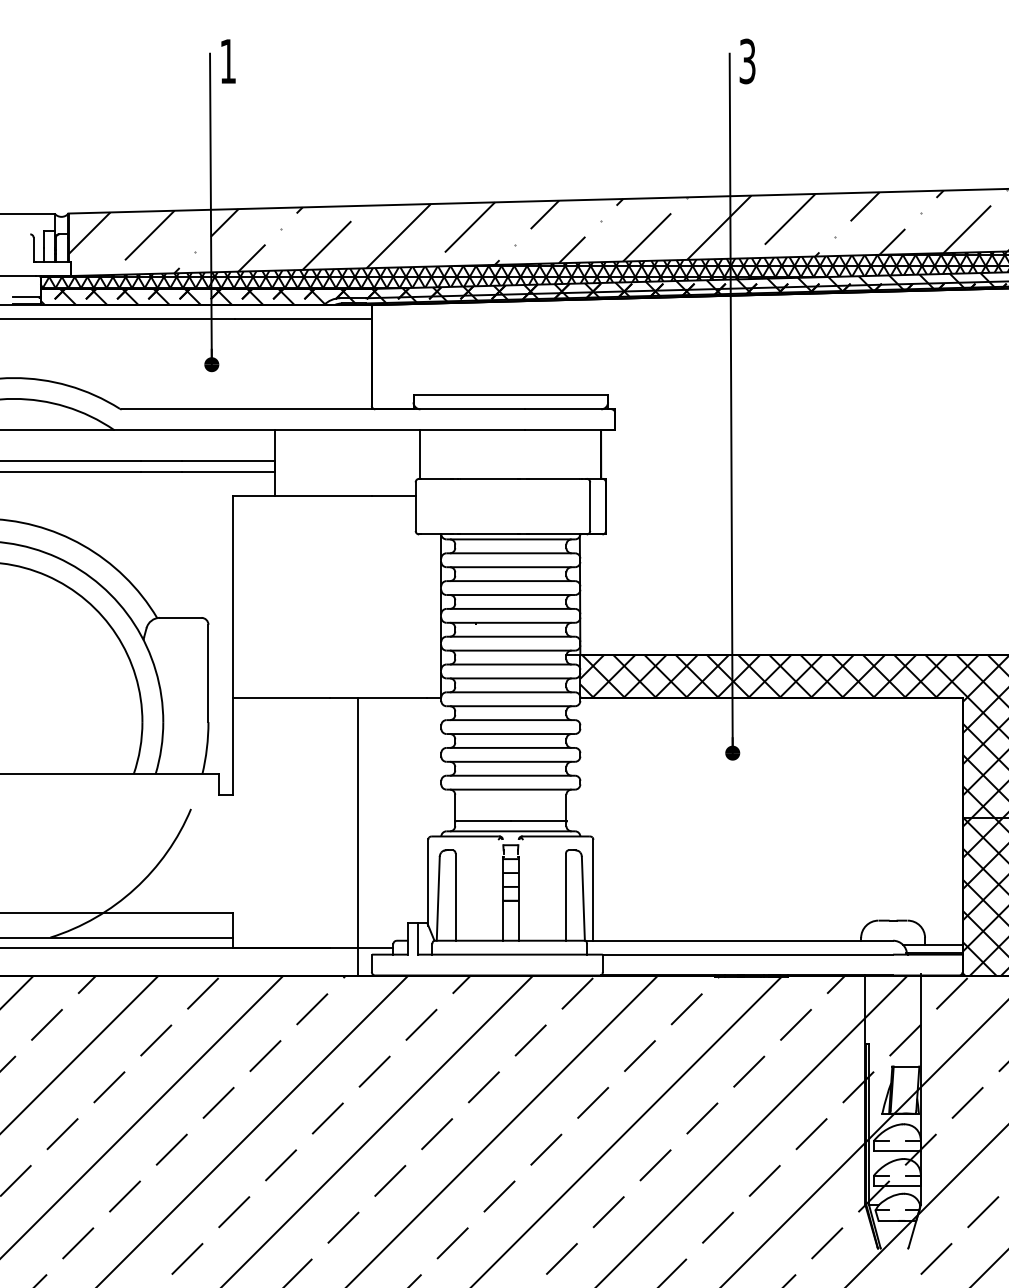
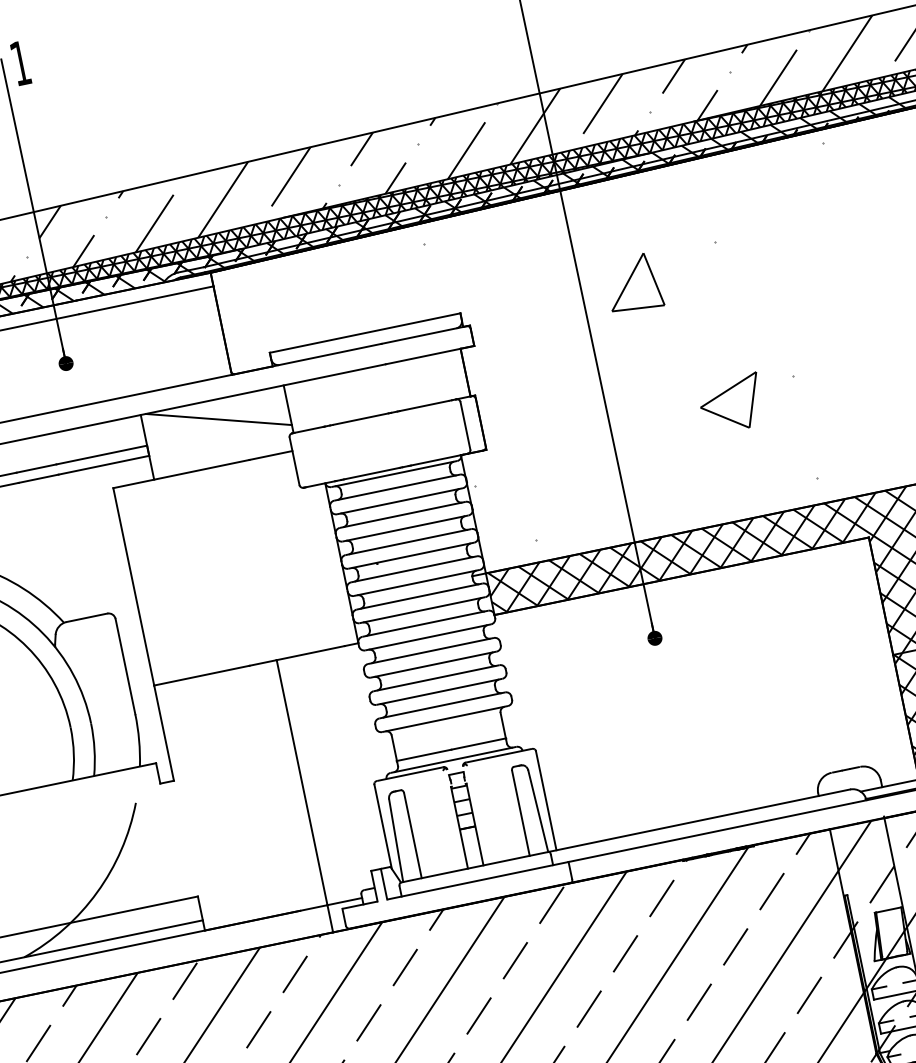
line: (349, 450) -> (218, 419), added
hatch: (791, 467) -> (654, 346), added

